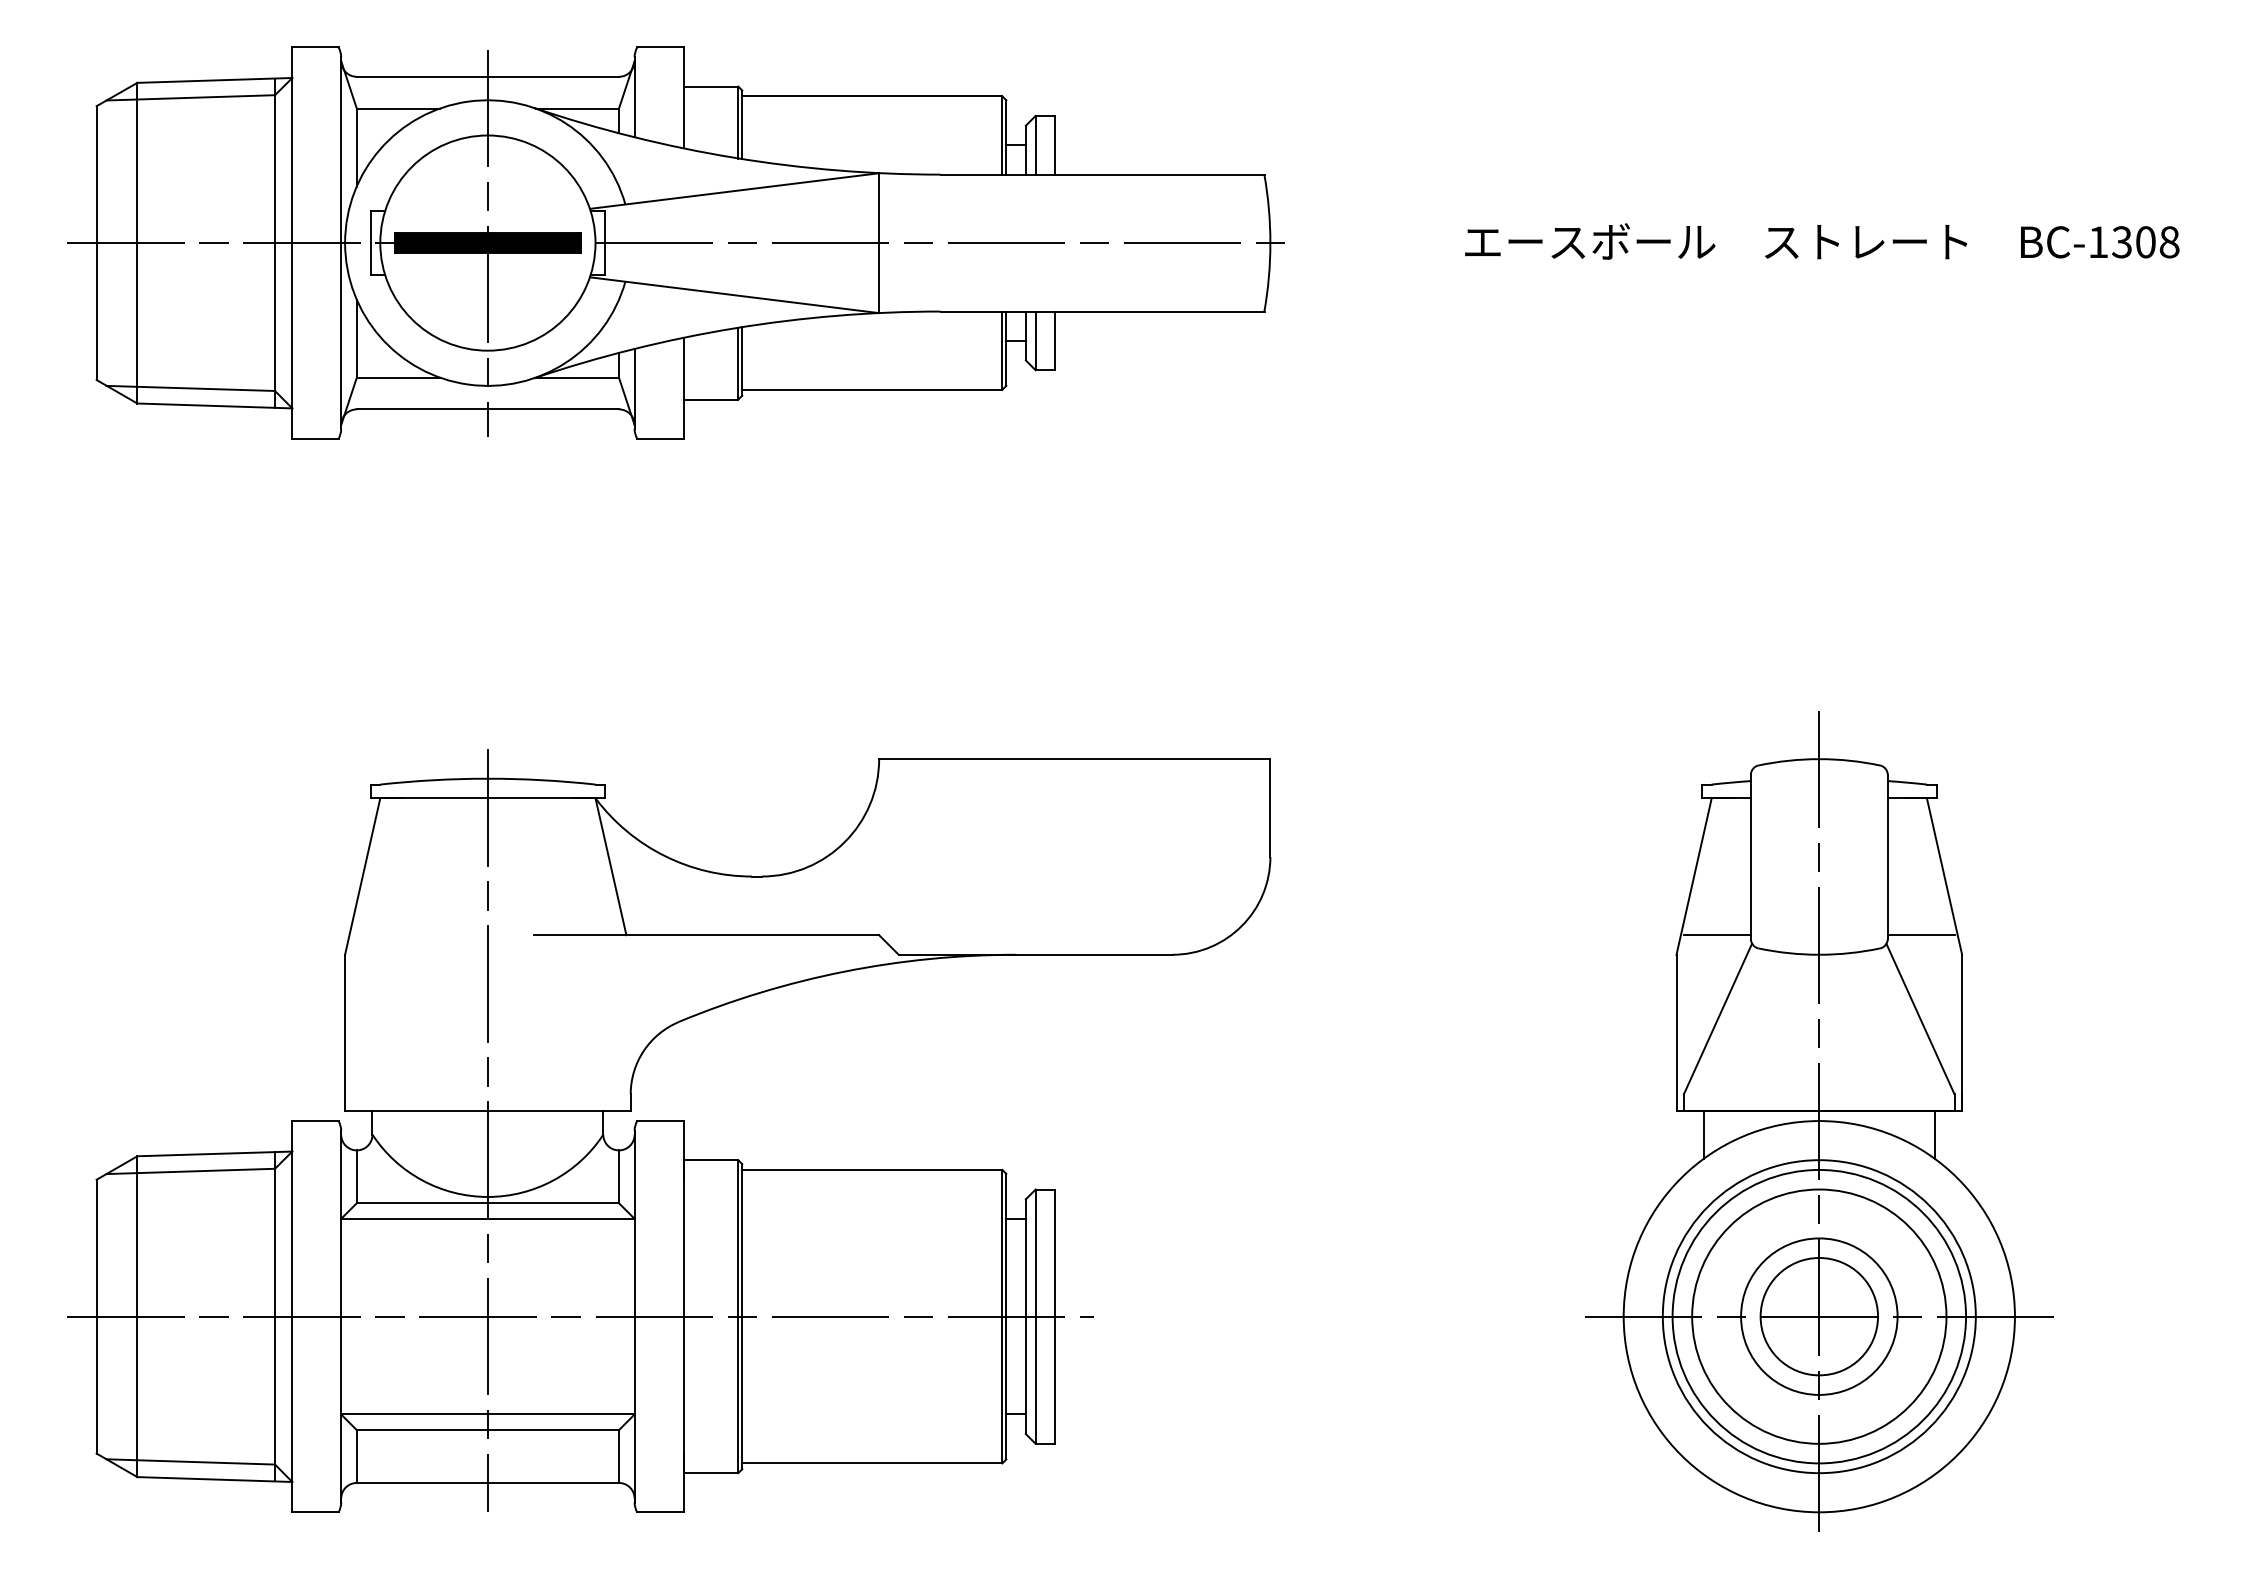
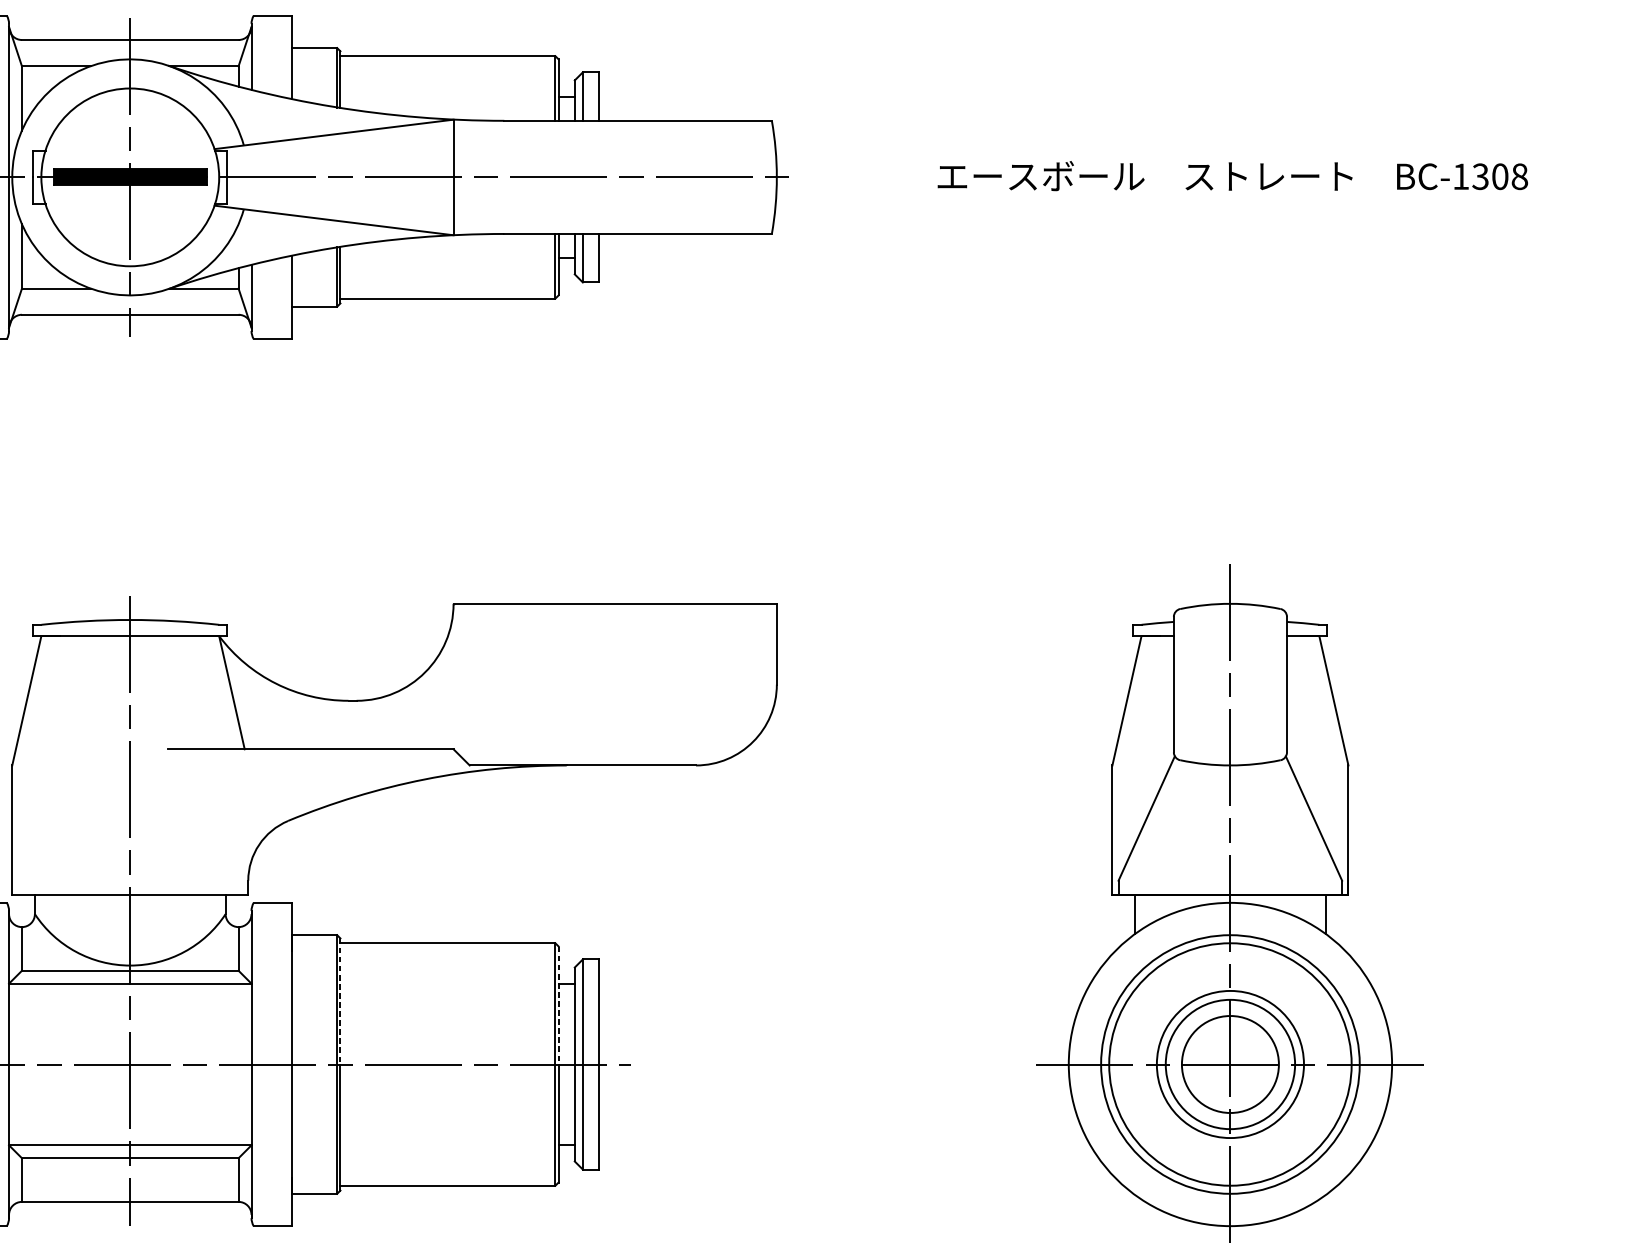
line: (1716, 935) -> (1145, 749), removed
line: (1920, 935) -> (1314, 749), removed
line: (742, 1240) -> (340, 1001), solid -> dashed
line: (1006, 1245) -> (558, 1005), solid -> dashed
circle: (1819, 1316) -> (1230, 1064), size x0.7

